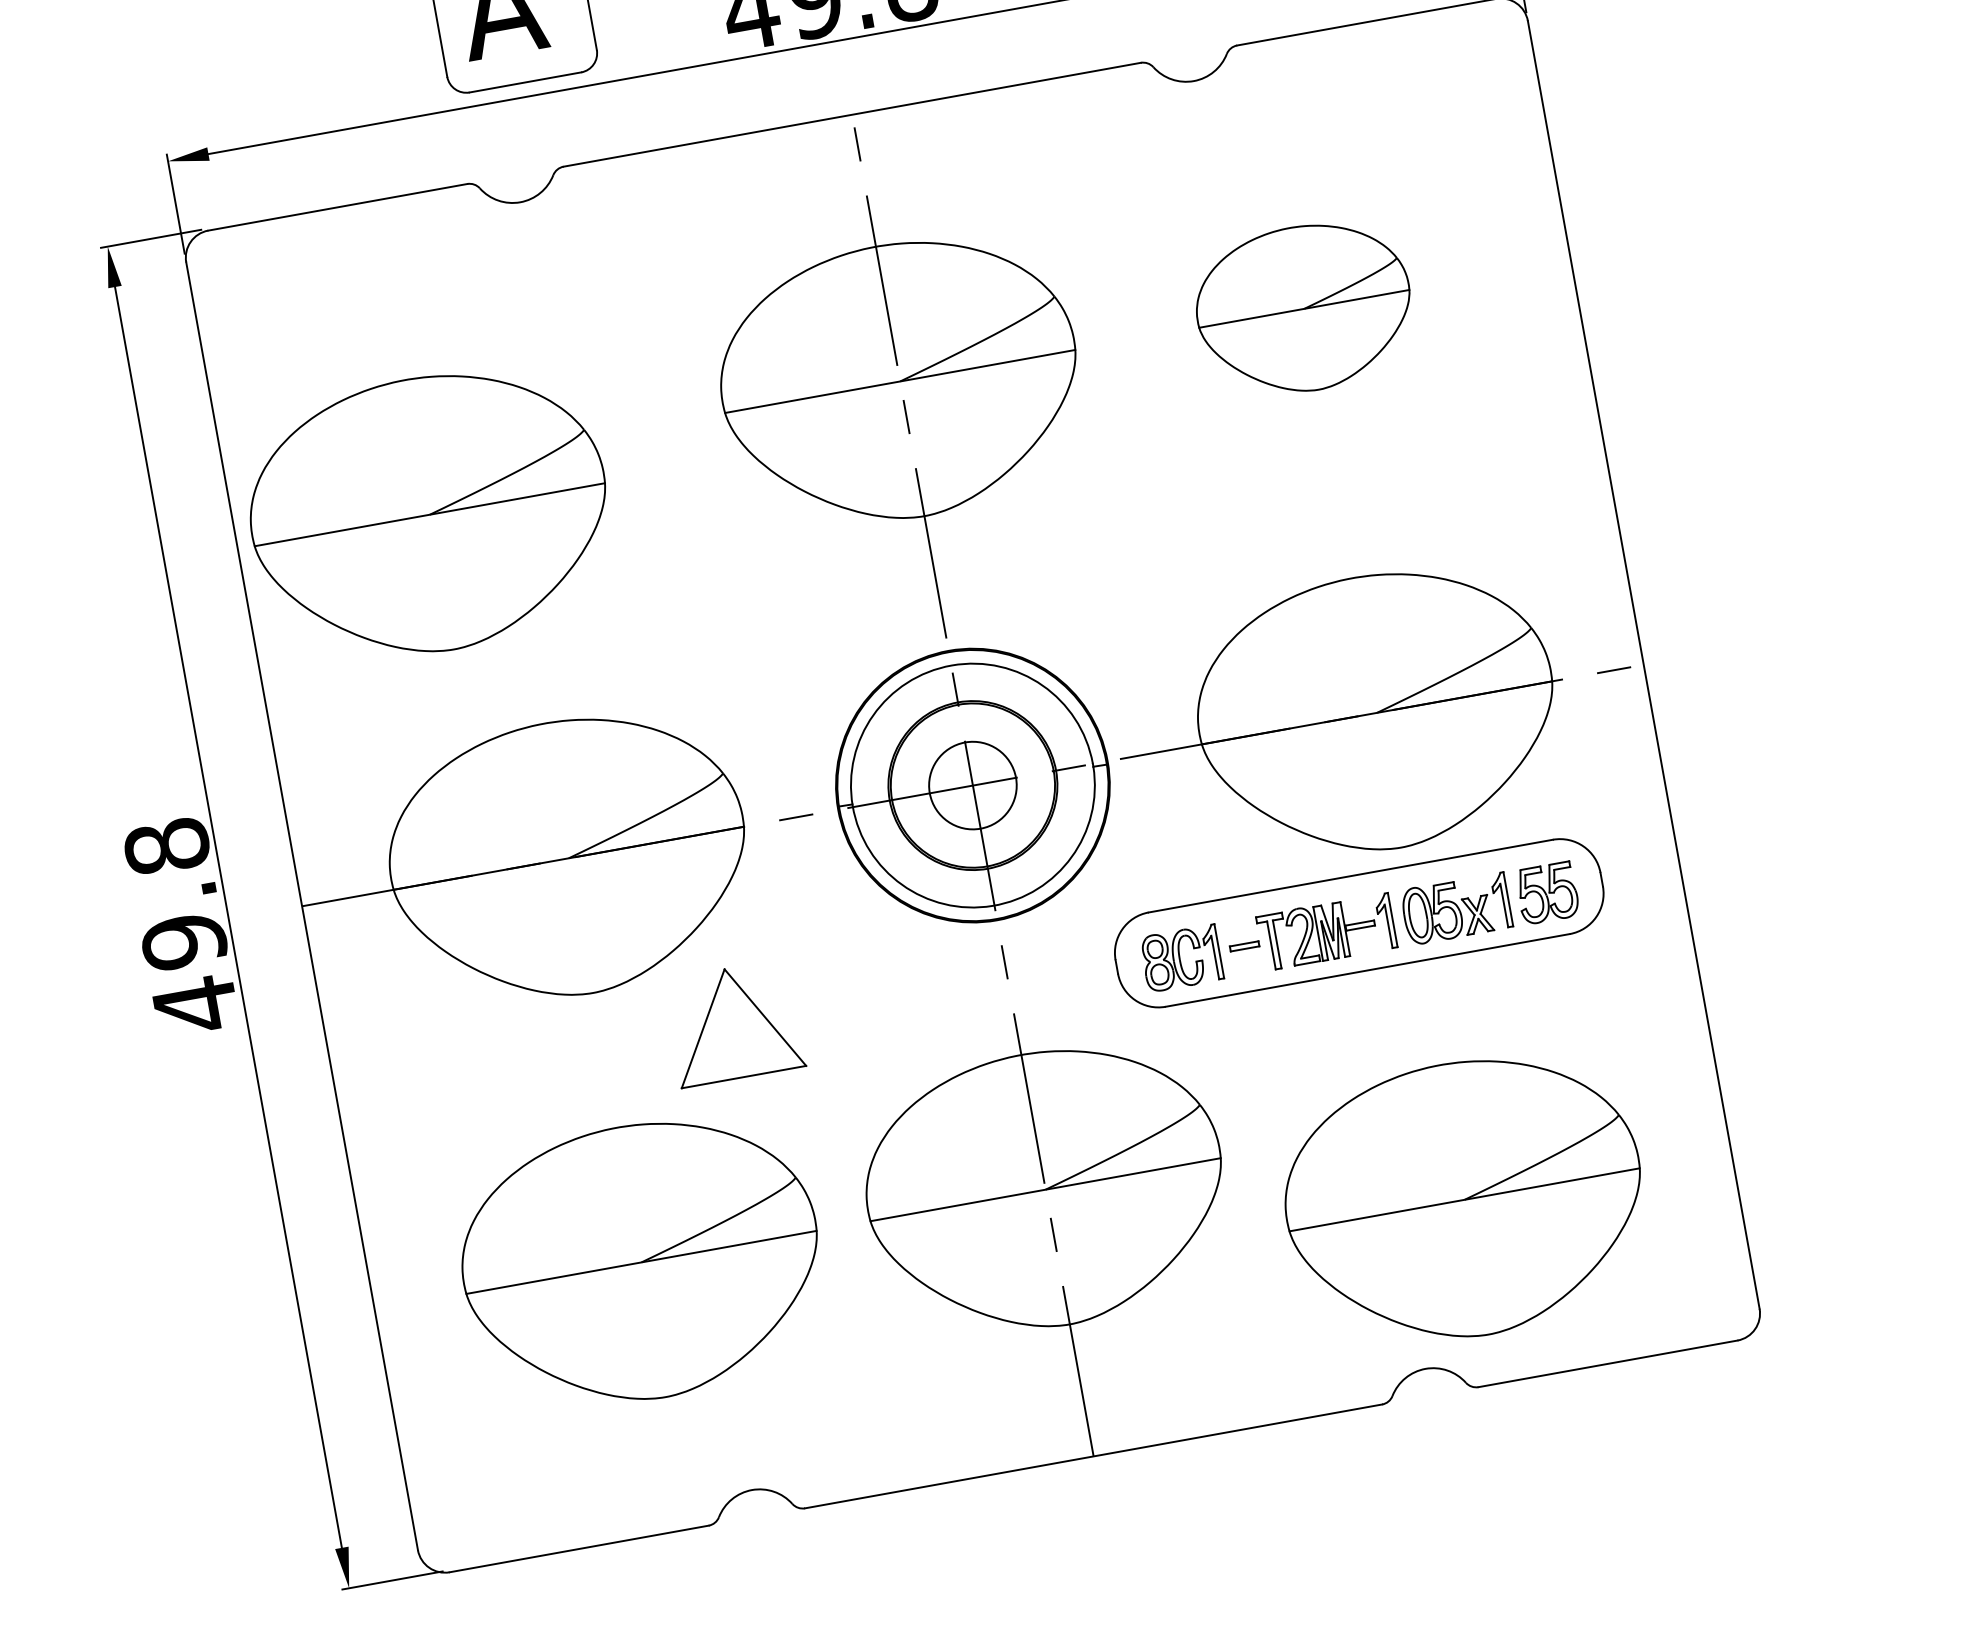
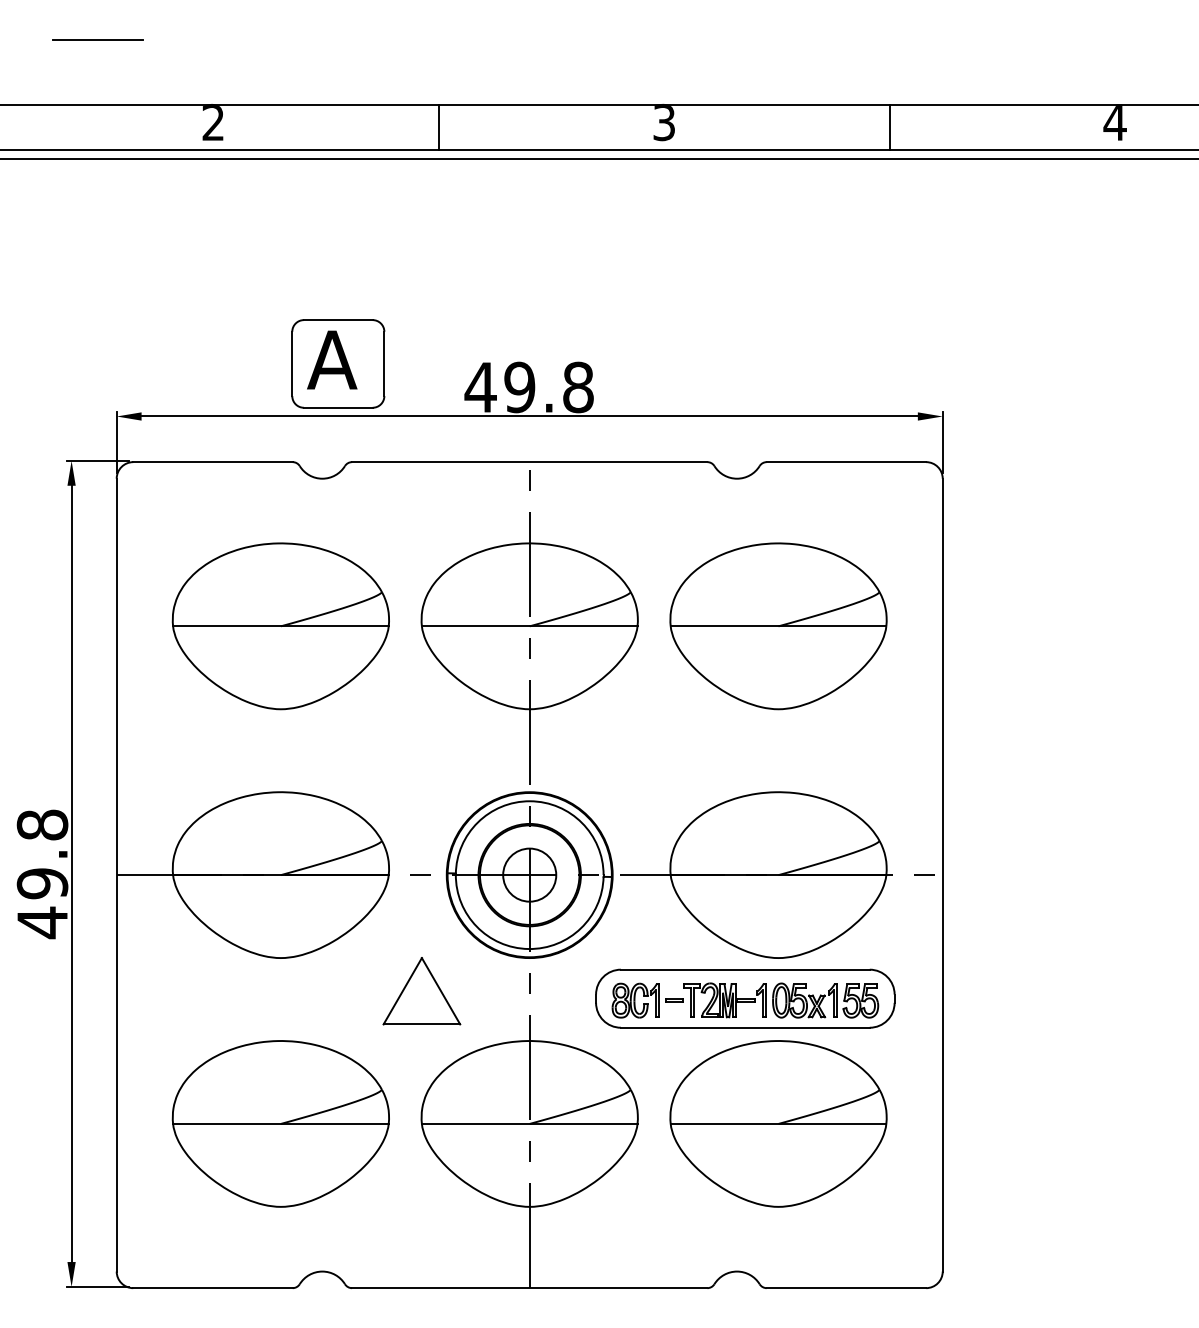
part: (1304, 309) -> (778, 626), size x1.67
part: (429, 515) -> (280, 626), moved
part: (733, 1023) -> (421, 991), moved
part: (1464, 1199) -> (778, 1123), moved

